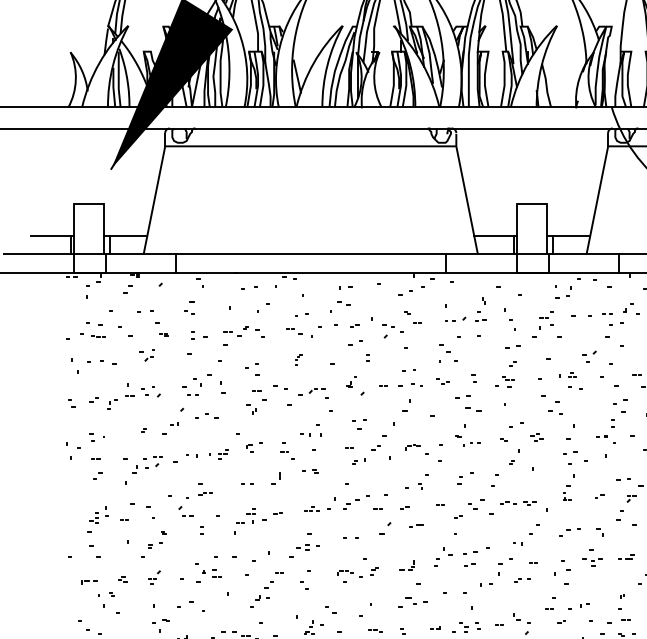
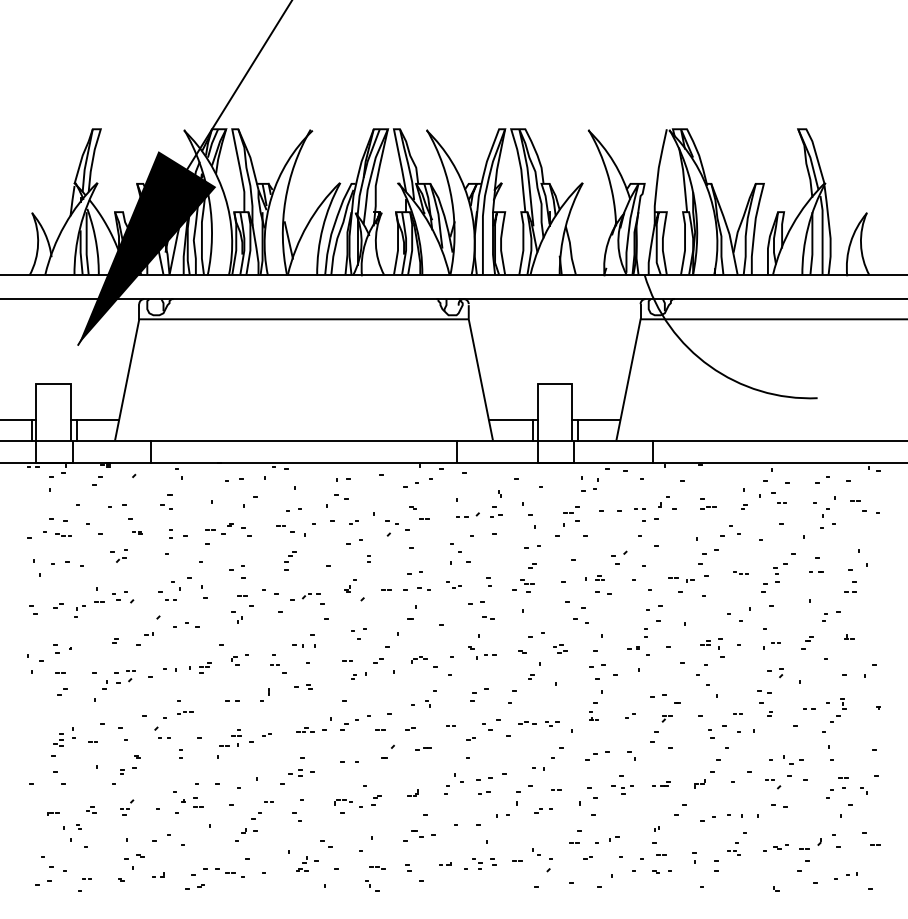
part: (298, 359) -> (290, 560), size x1.67
part: (473, 409) -> (488, 617), size x0.62
part: (406, 564) -> (412, 792), size x0.62
part: (89, 582) -> (53, 813), size x0.62

